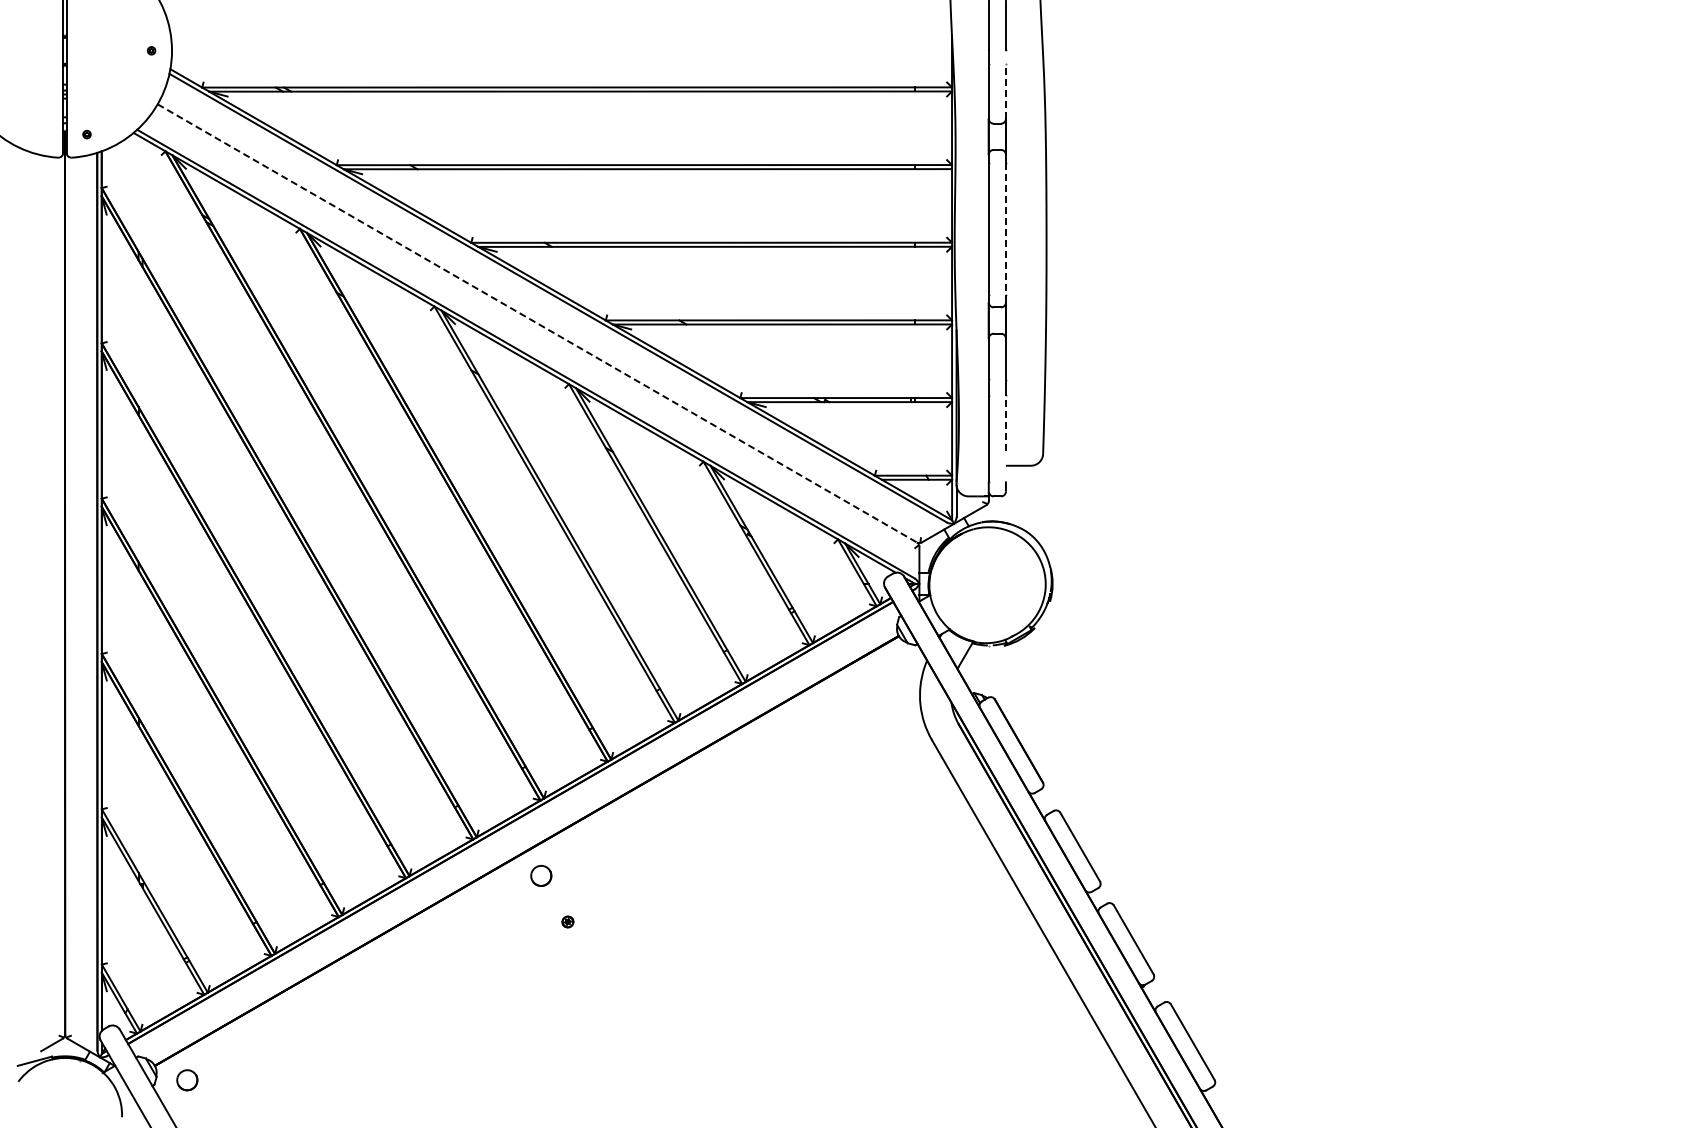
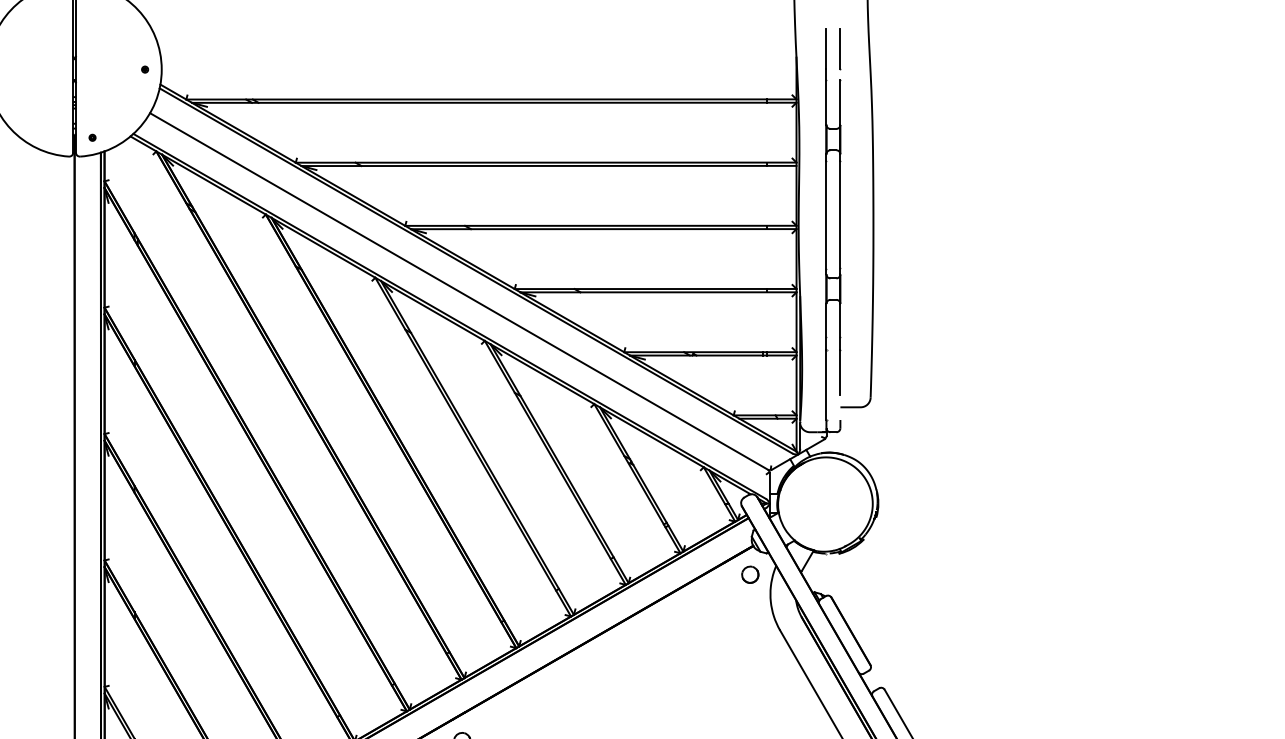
line: (1005, 90) -> (840, 101), dashed -> solid
line: (1005, 232) -> (840, 217), dashed -> solid
line: (537, 323) -> (459, 291), dashed -> solid
line: (1005, 423) -> (840, 372), dashed -> solid
part: (895, 671) -> (750, 574), added

